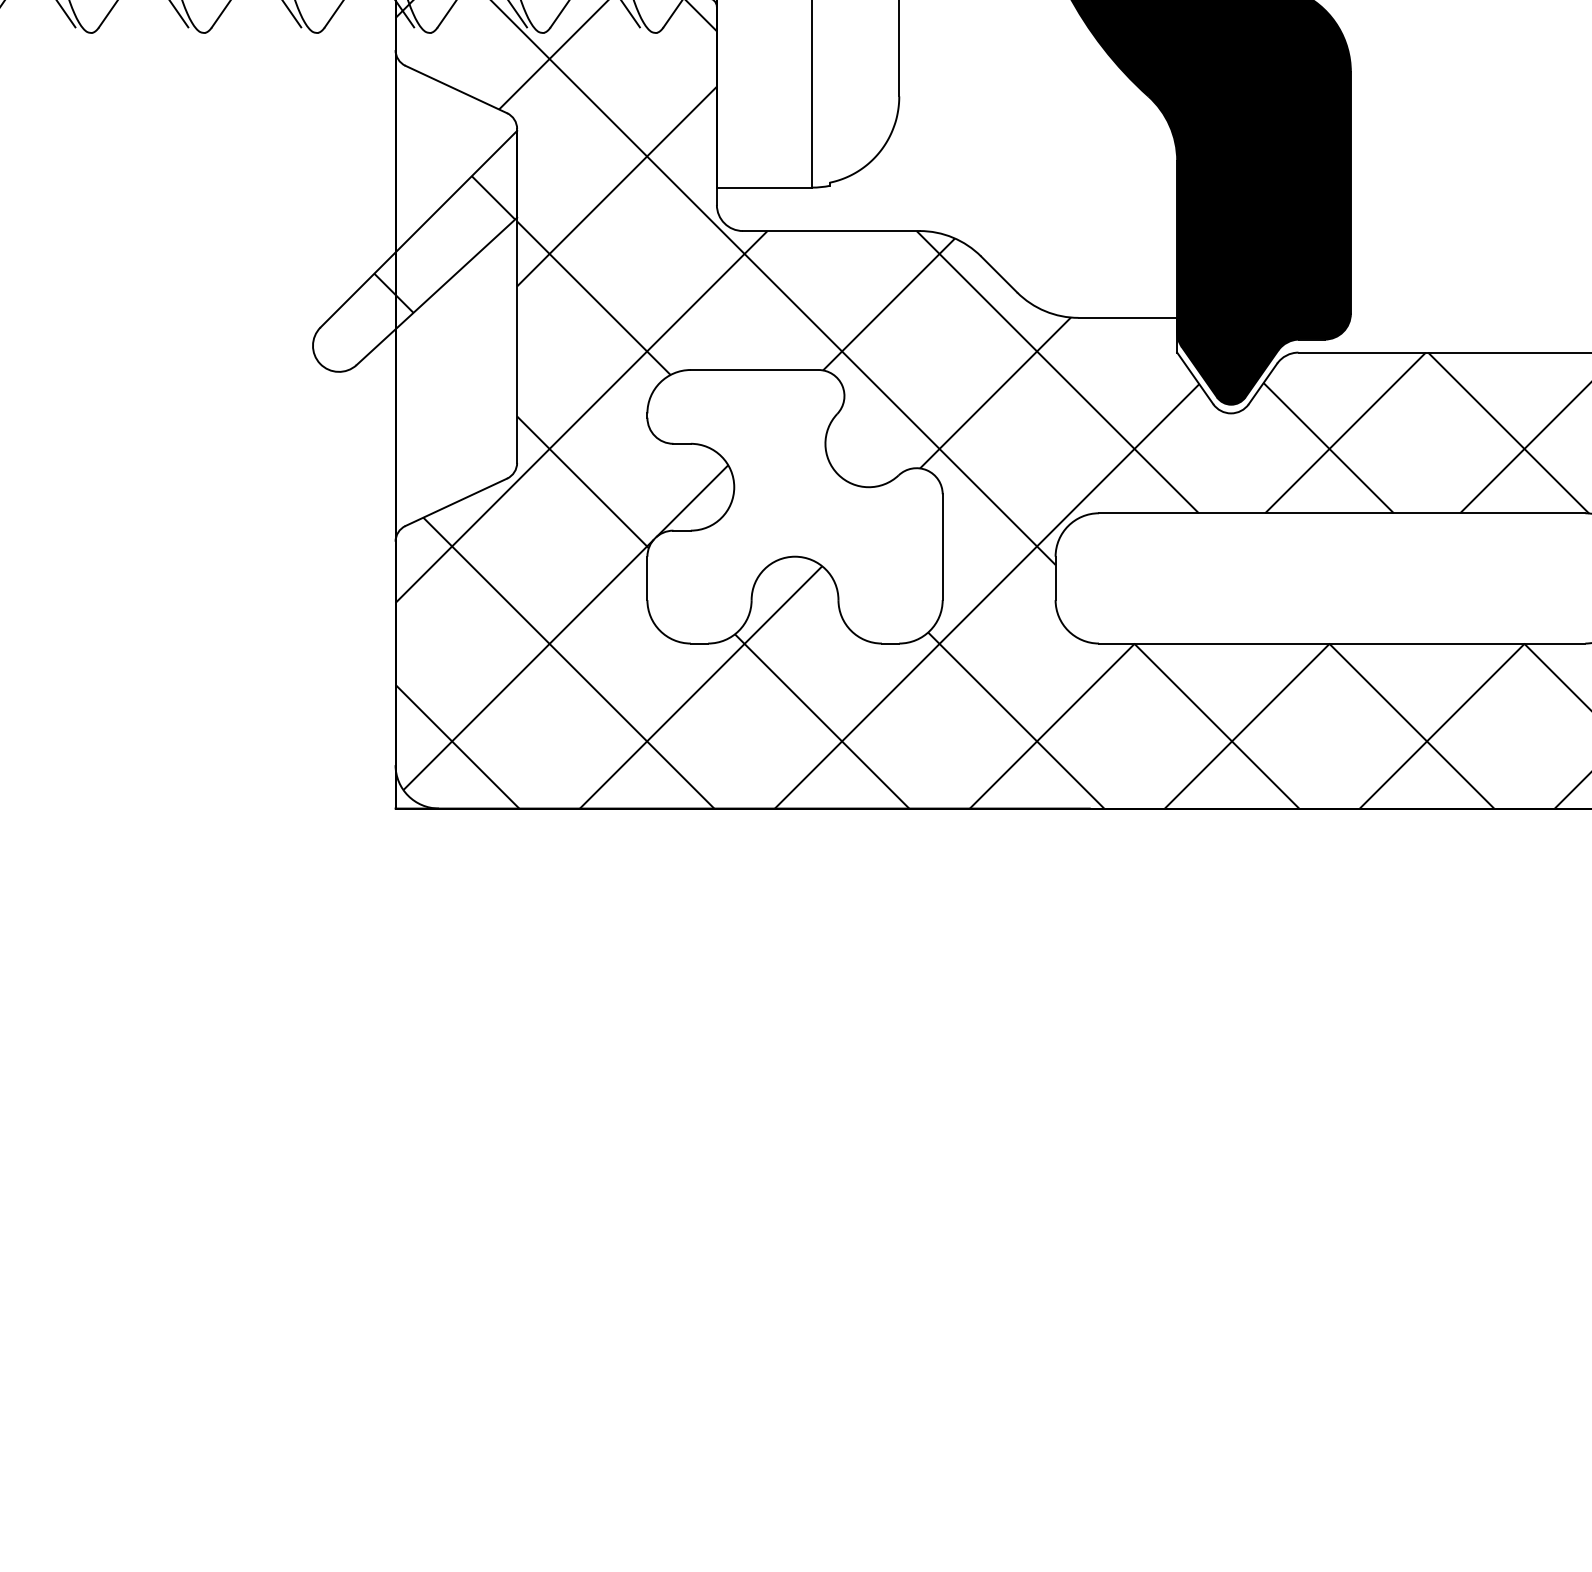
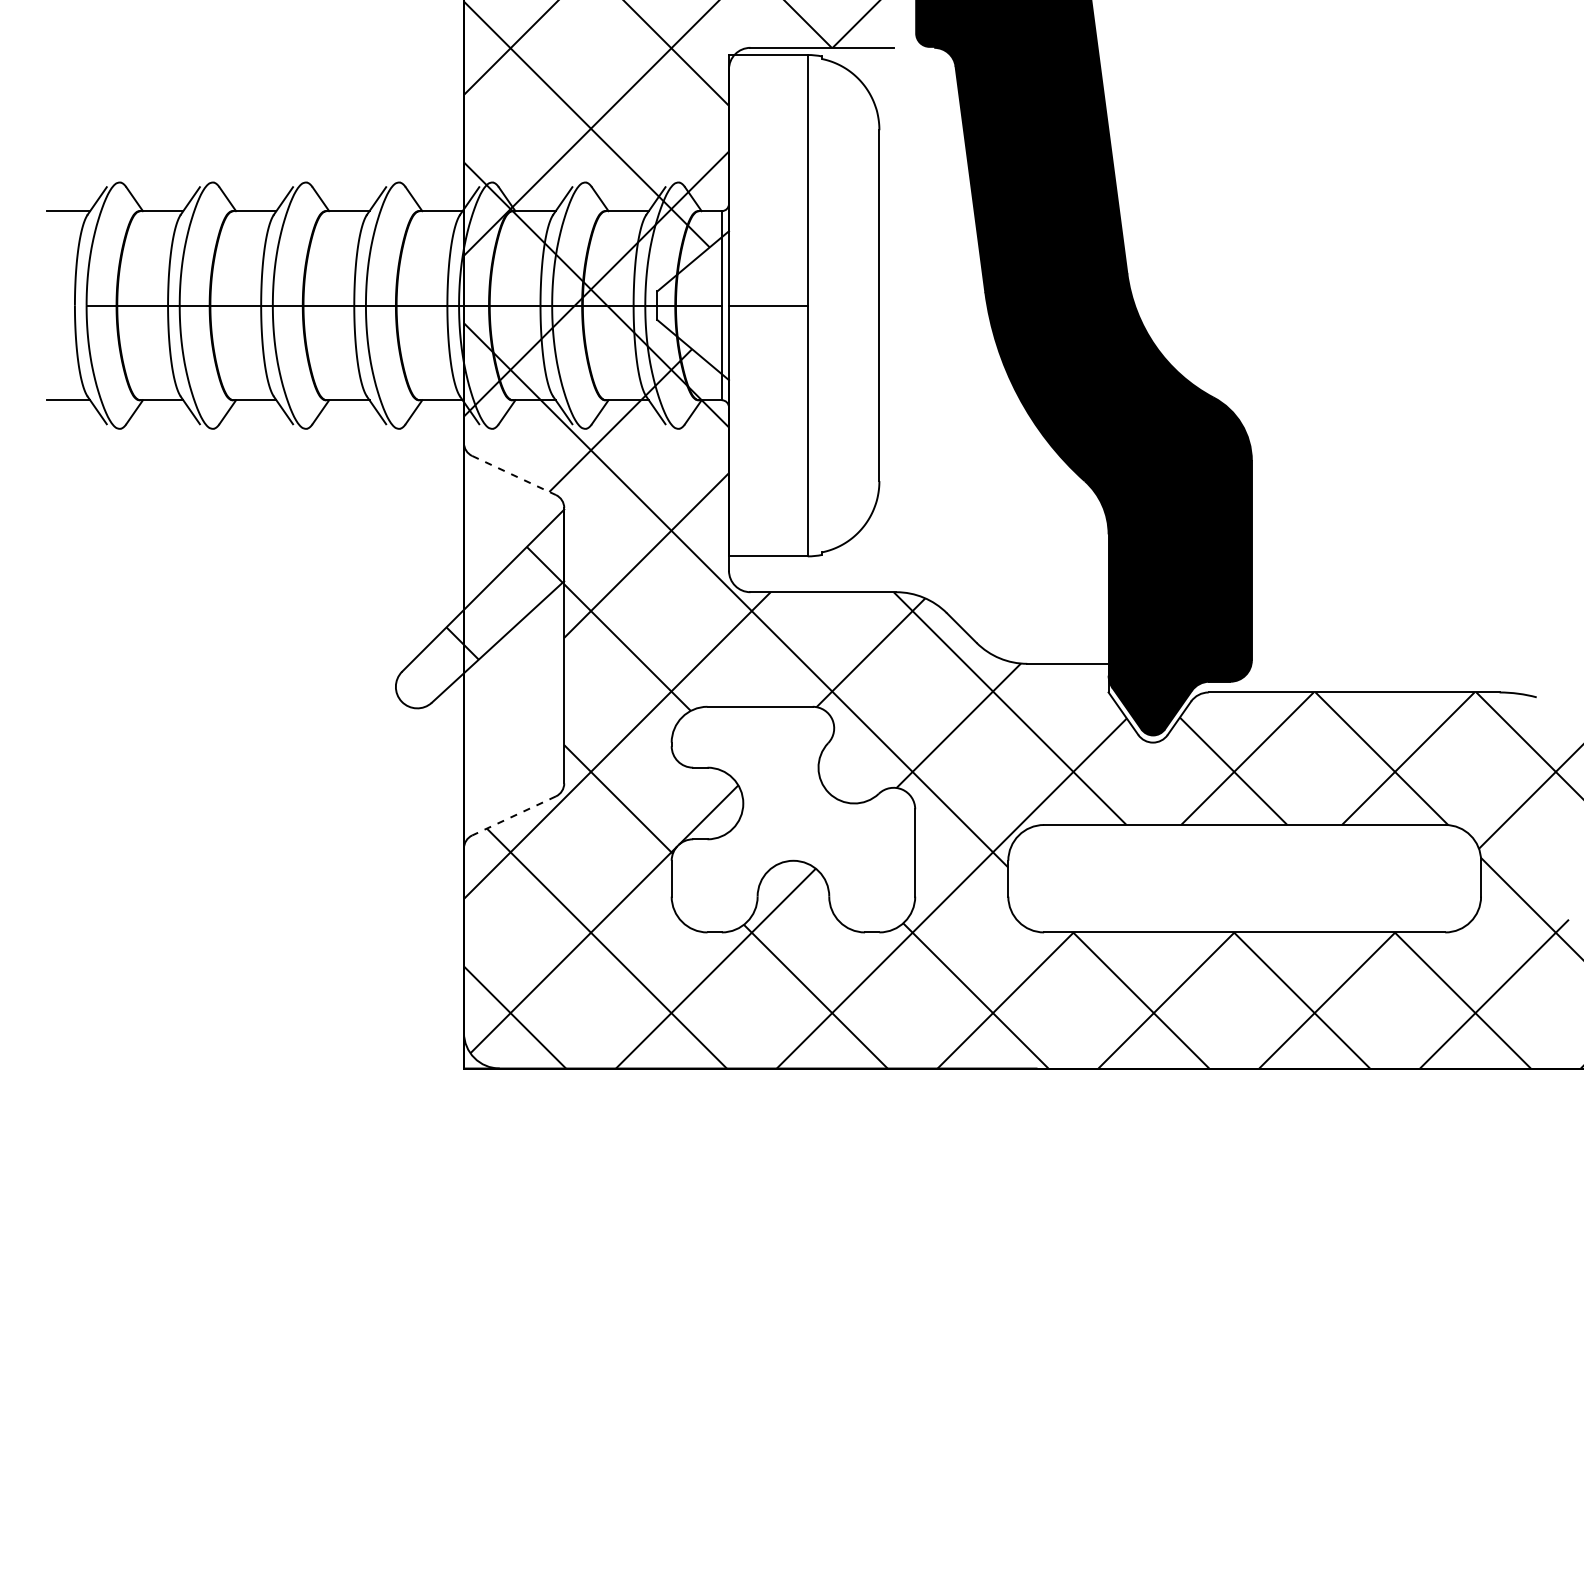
line: (456, 89) -> (514, 475), solid -> dashed
line: (455, 502) -> (513, 816), solid -> dashed

